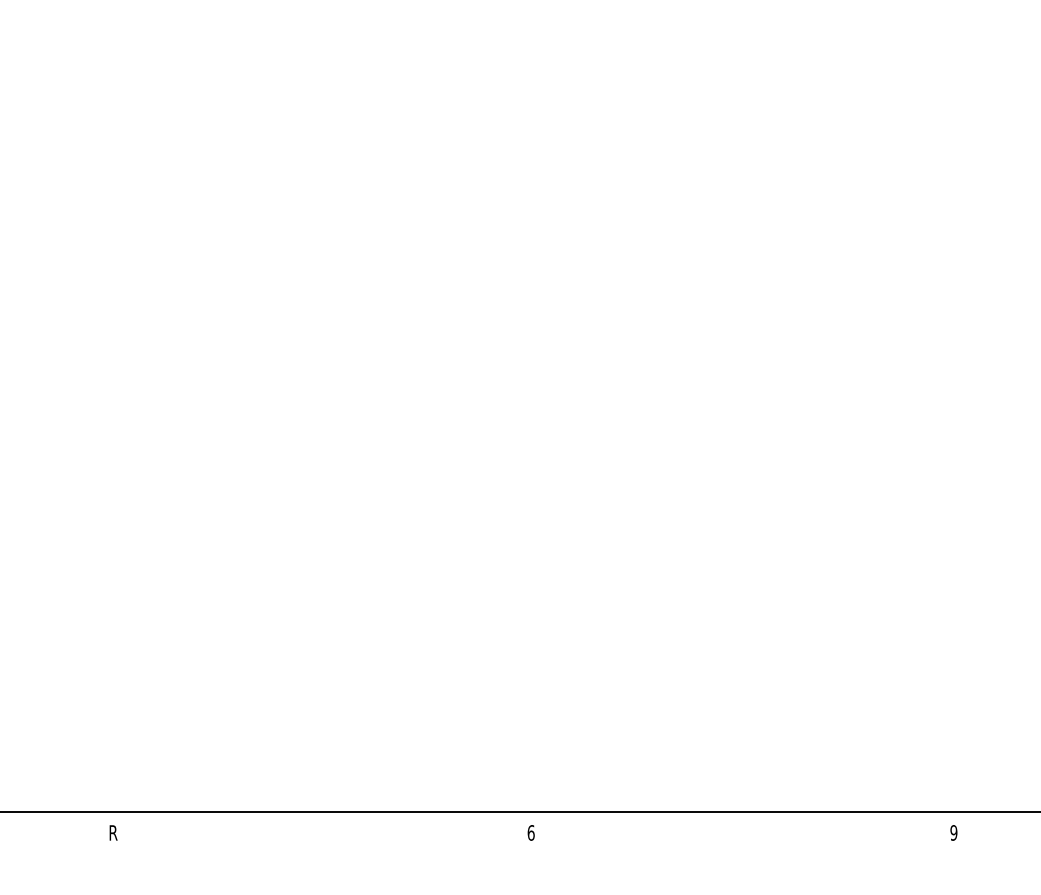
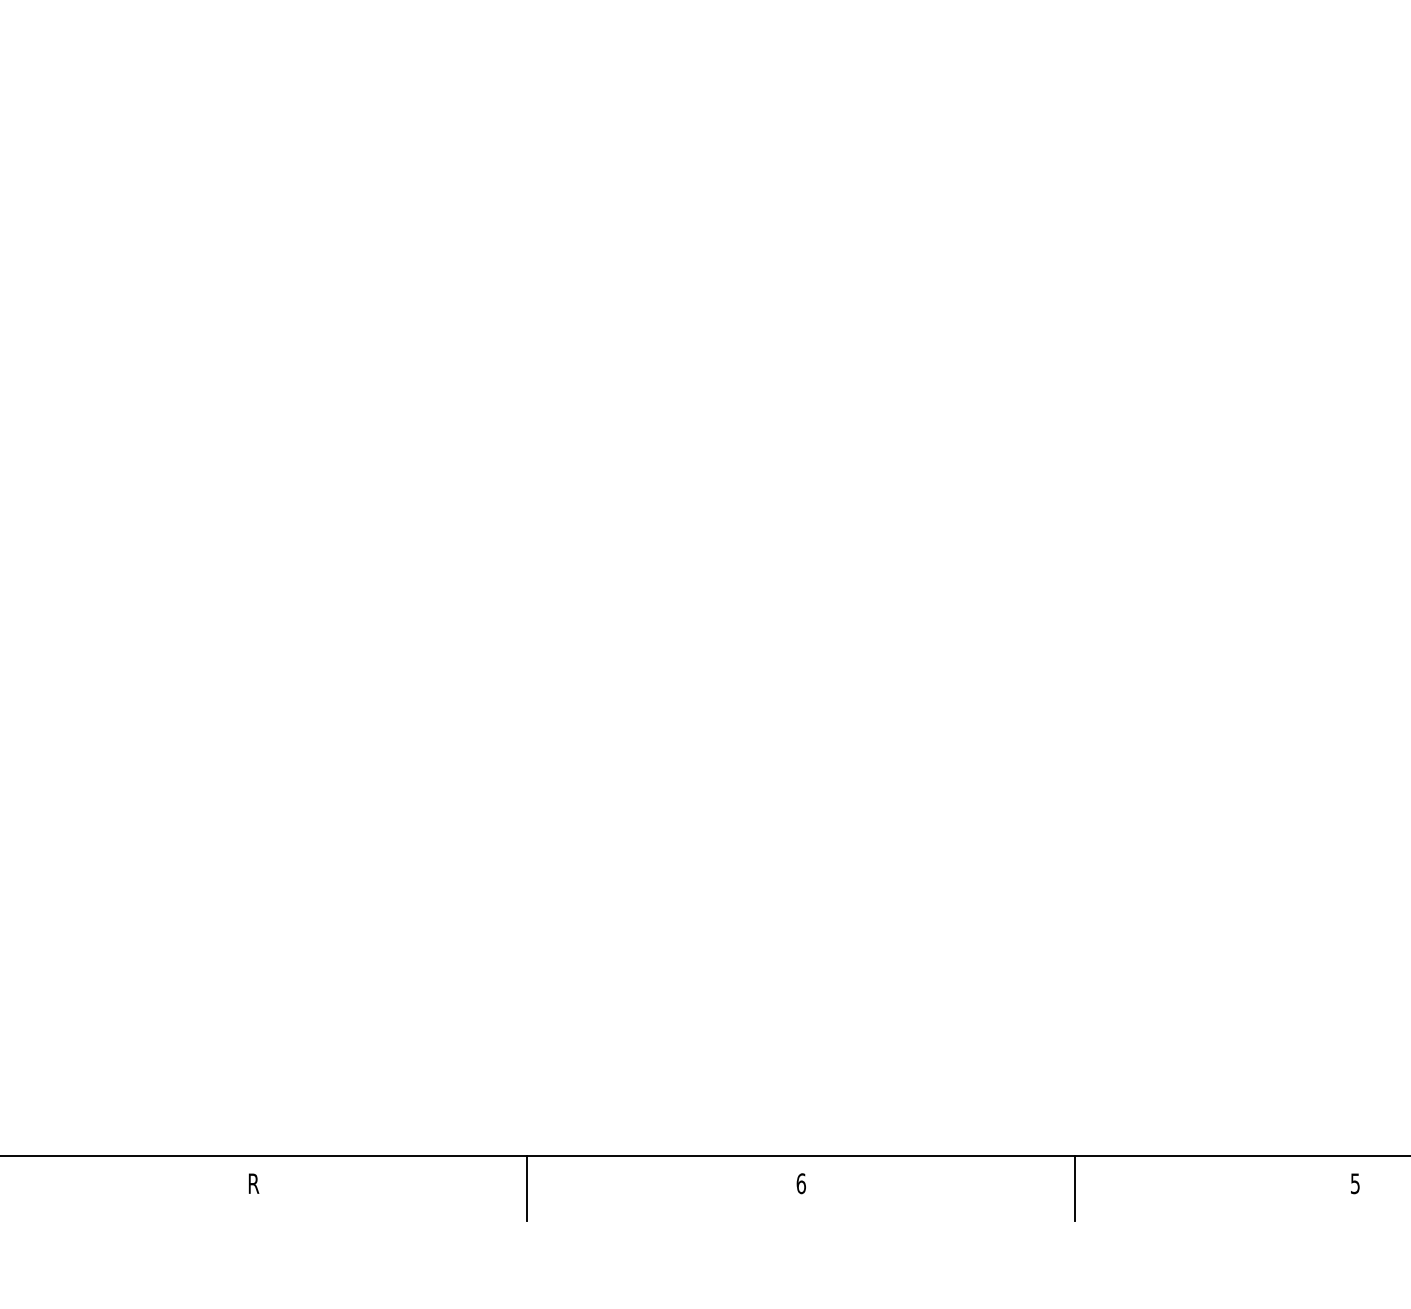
text: (953, 832) -> (1354, 1183), 9 -> 5
line: (322, 836) -> (527, 1188), added
line: (739, 836) -> (1074, 1188), added

